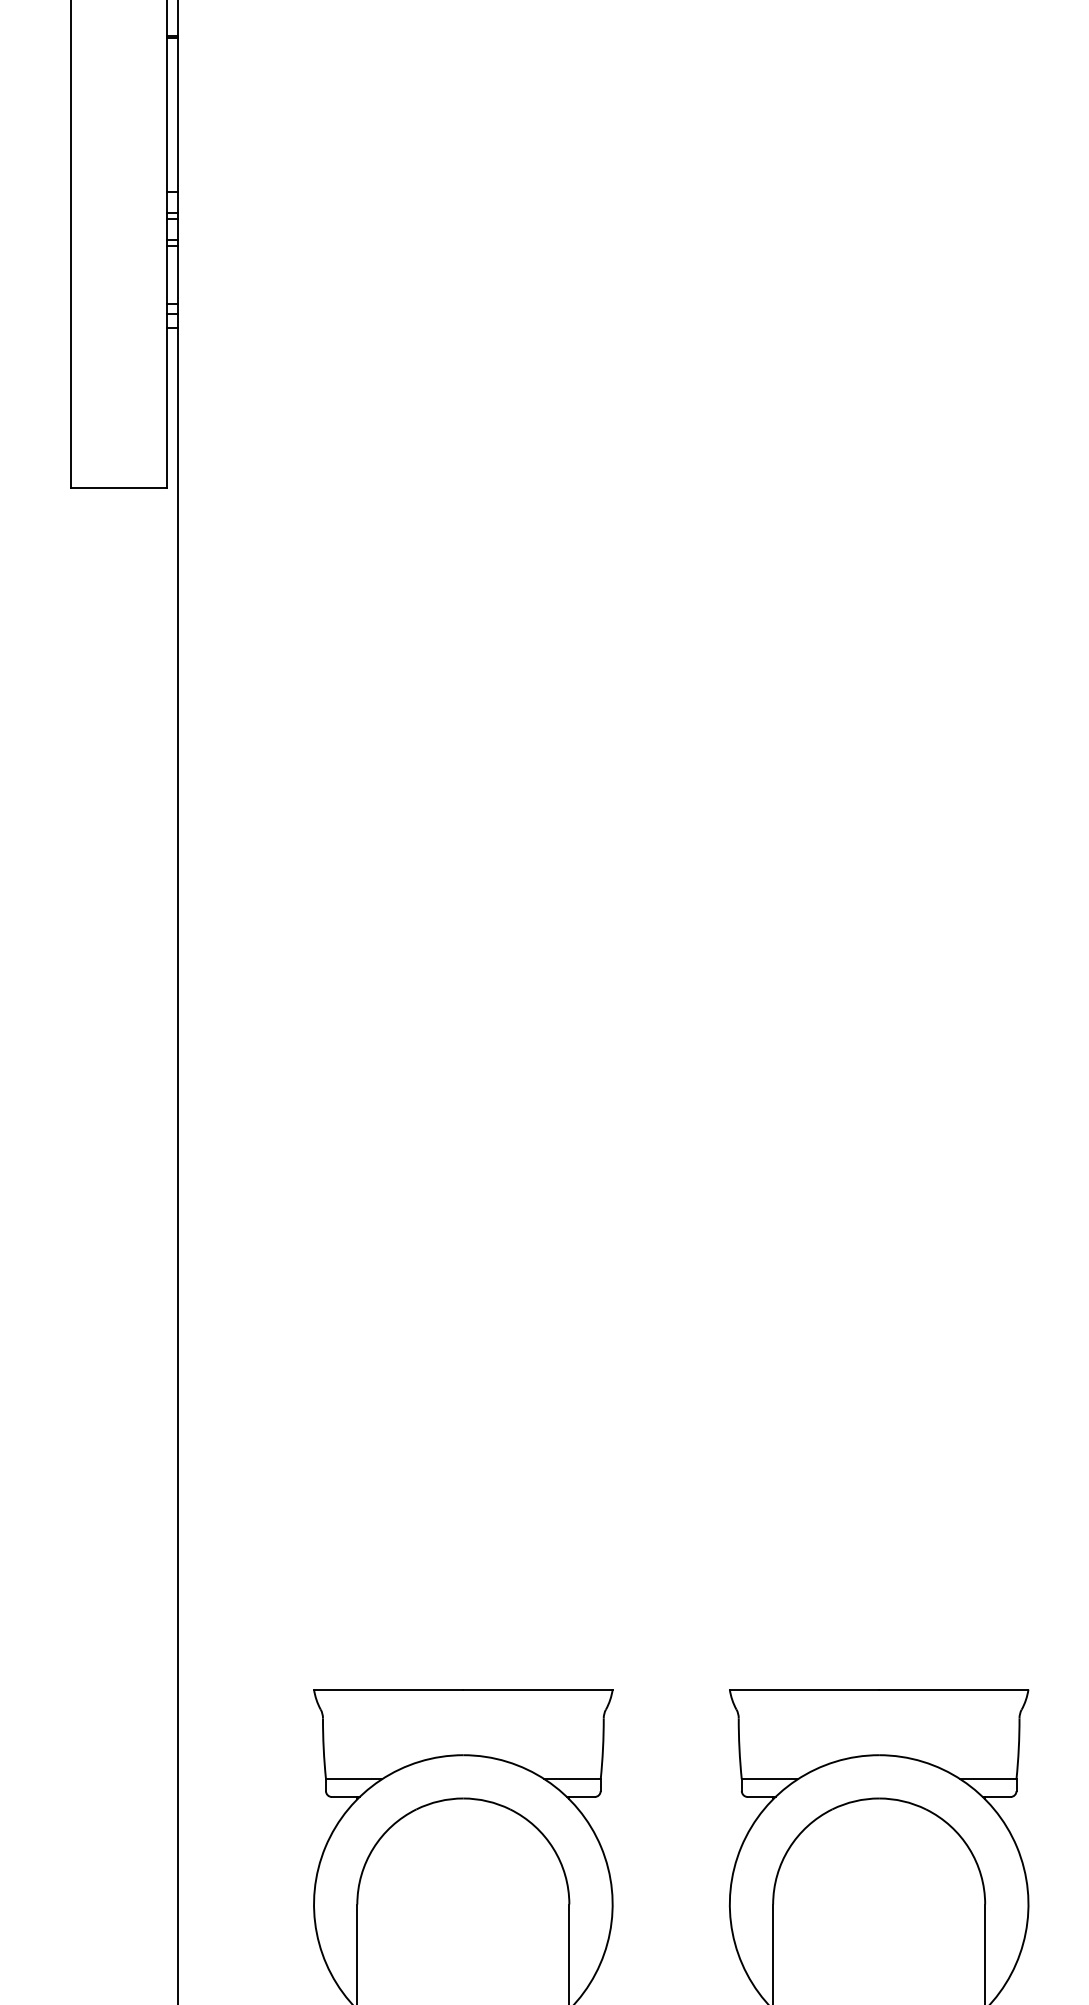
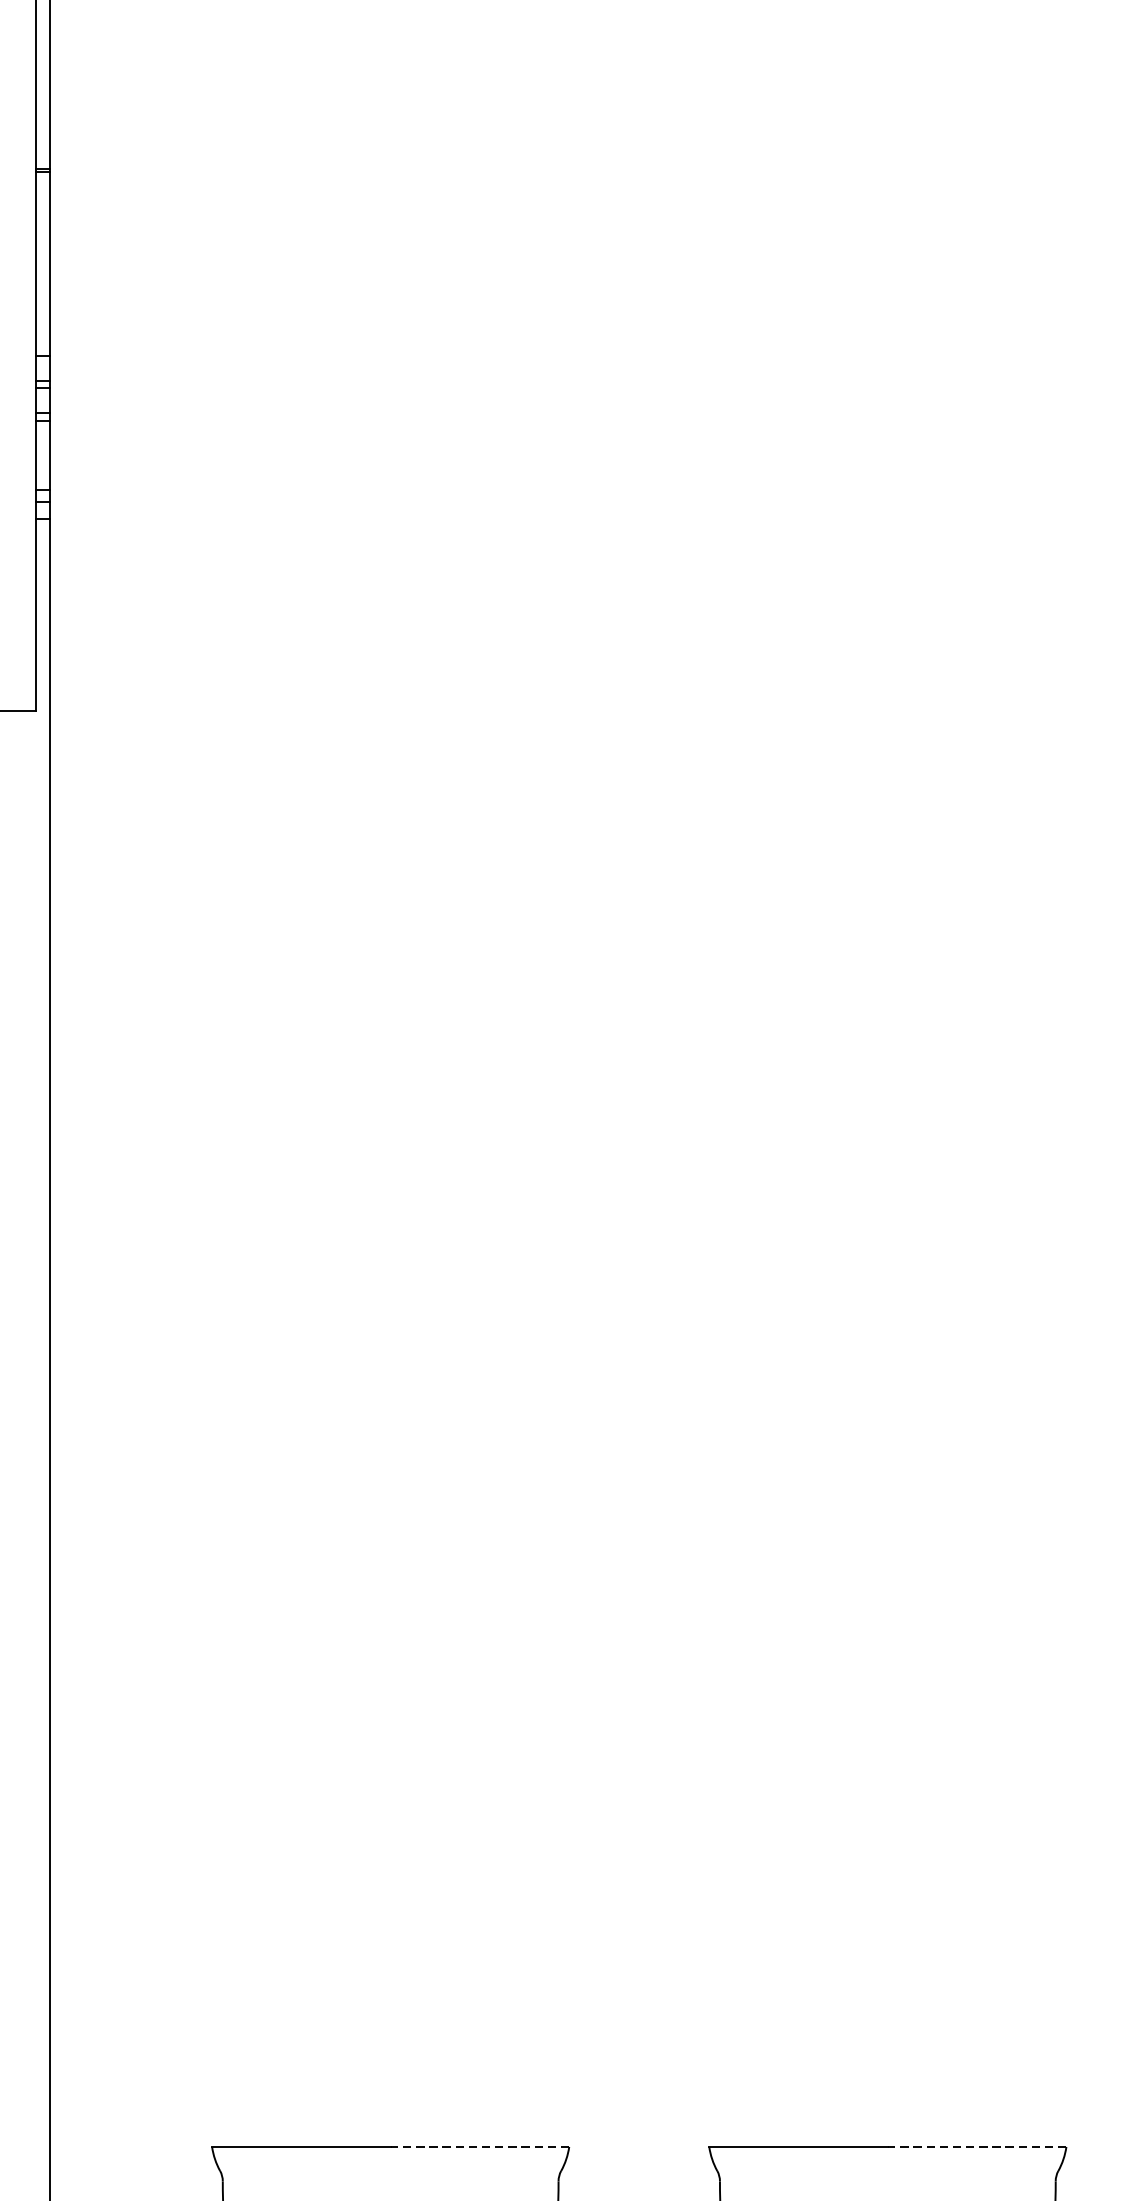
line: (538, 1689) -> (480, 2146), solid -> dashed
line: (953, 1689) -> (976, 2146), solid -> dashed

